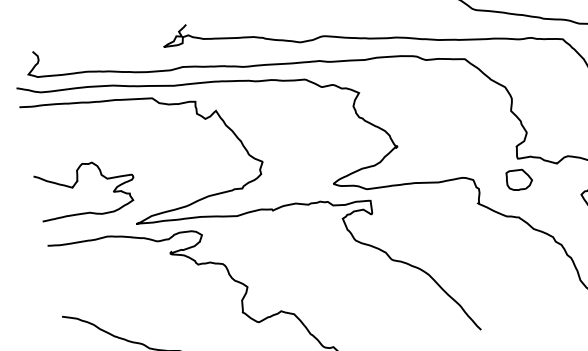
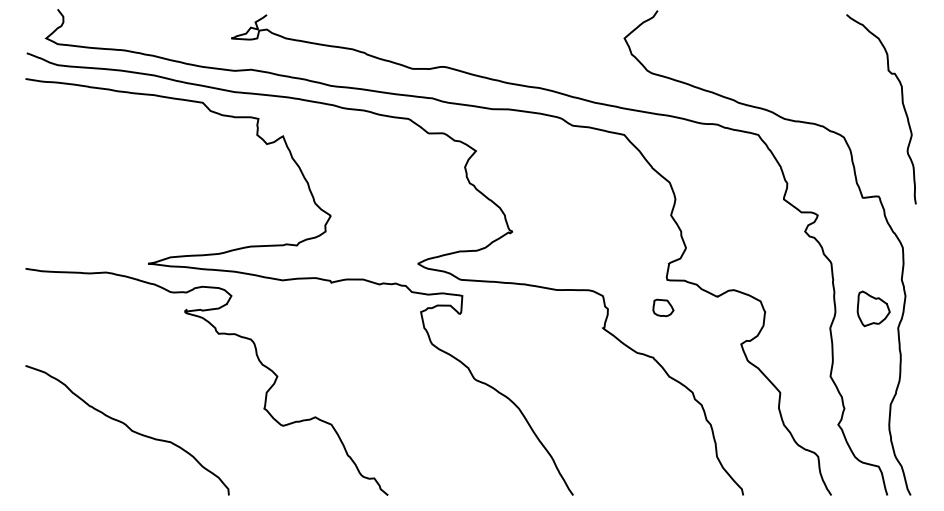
part: (519, 179) -> (663, 307), size x0.6
curve: (76, 183) -> (80, 194), removed

